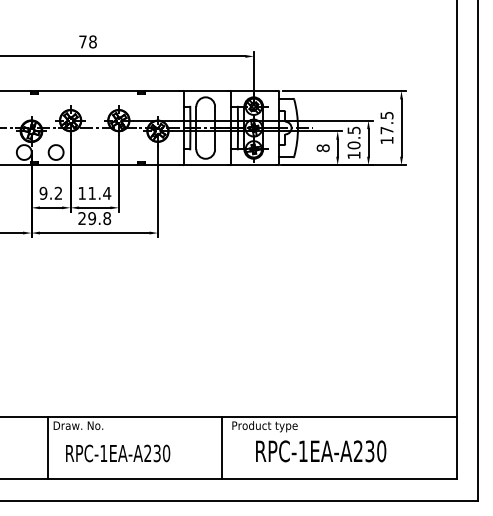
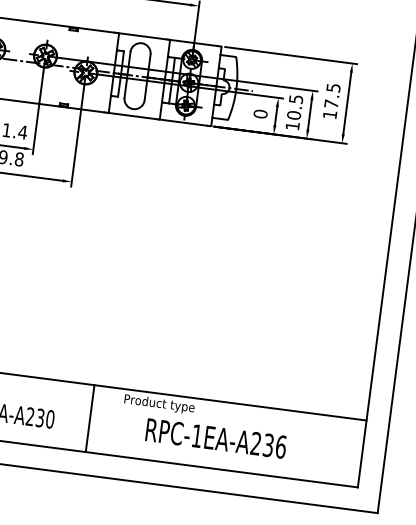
text: (323, 148) -> (260, 114), 8 -> 0
line: (222, 447) -> (90, 418), moved
text: (381, 450) -> (281, 446), RPC-1EA-A230 -> RPC-1EA-A236

